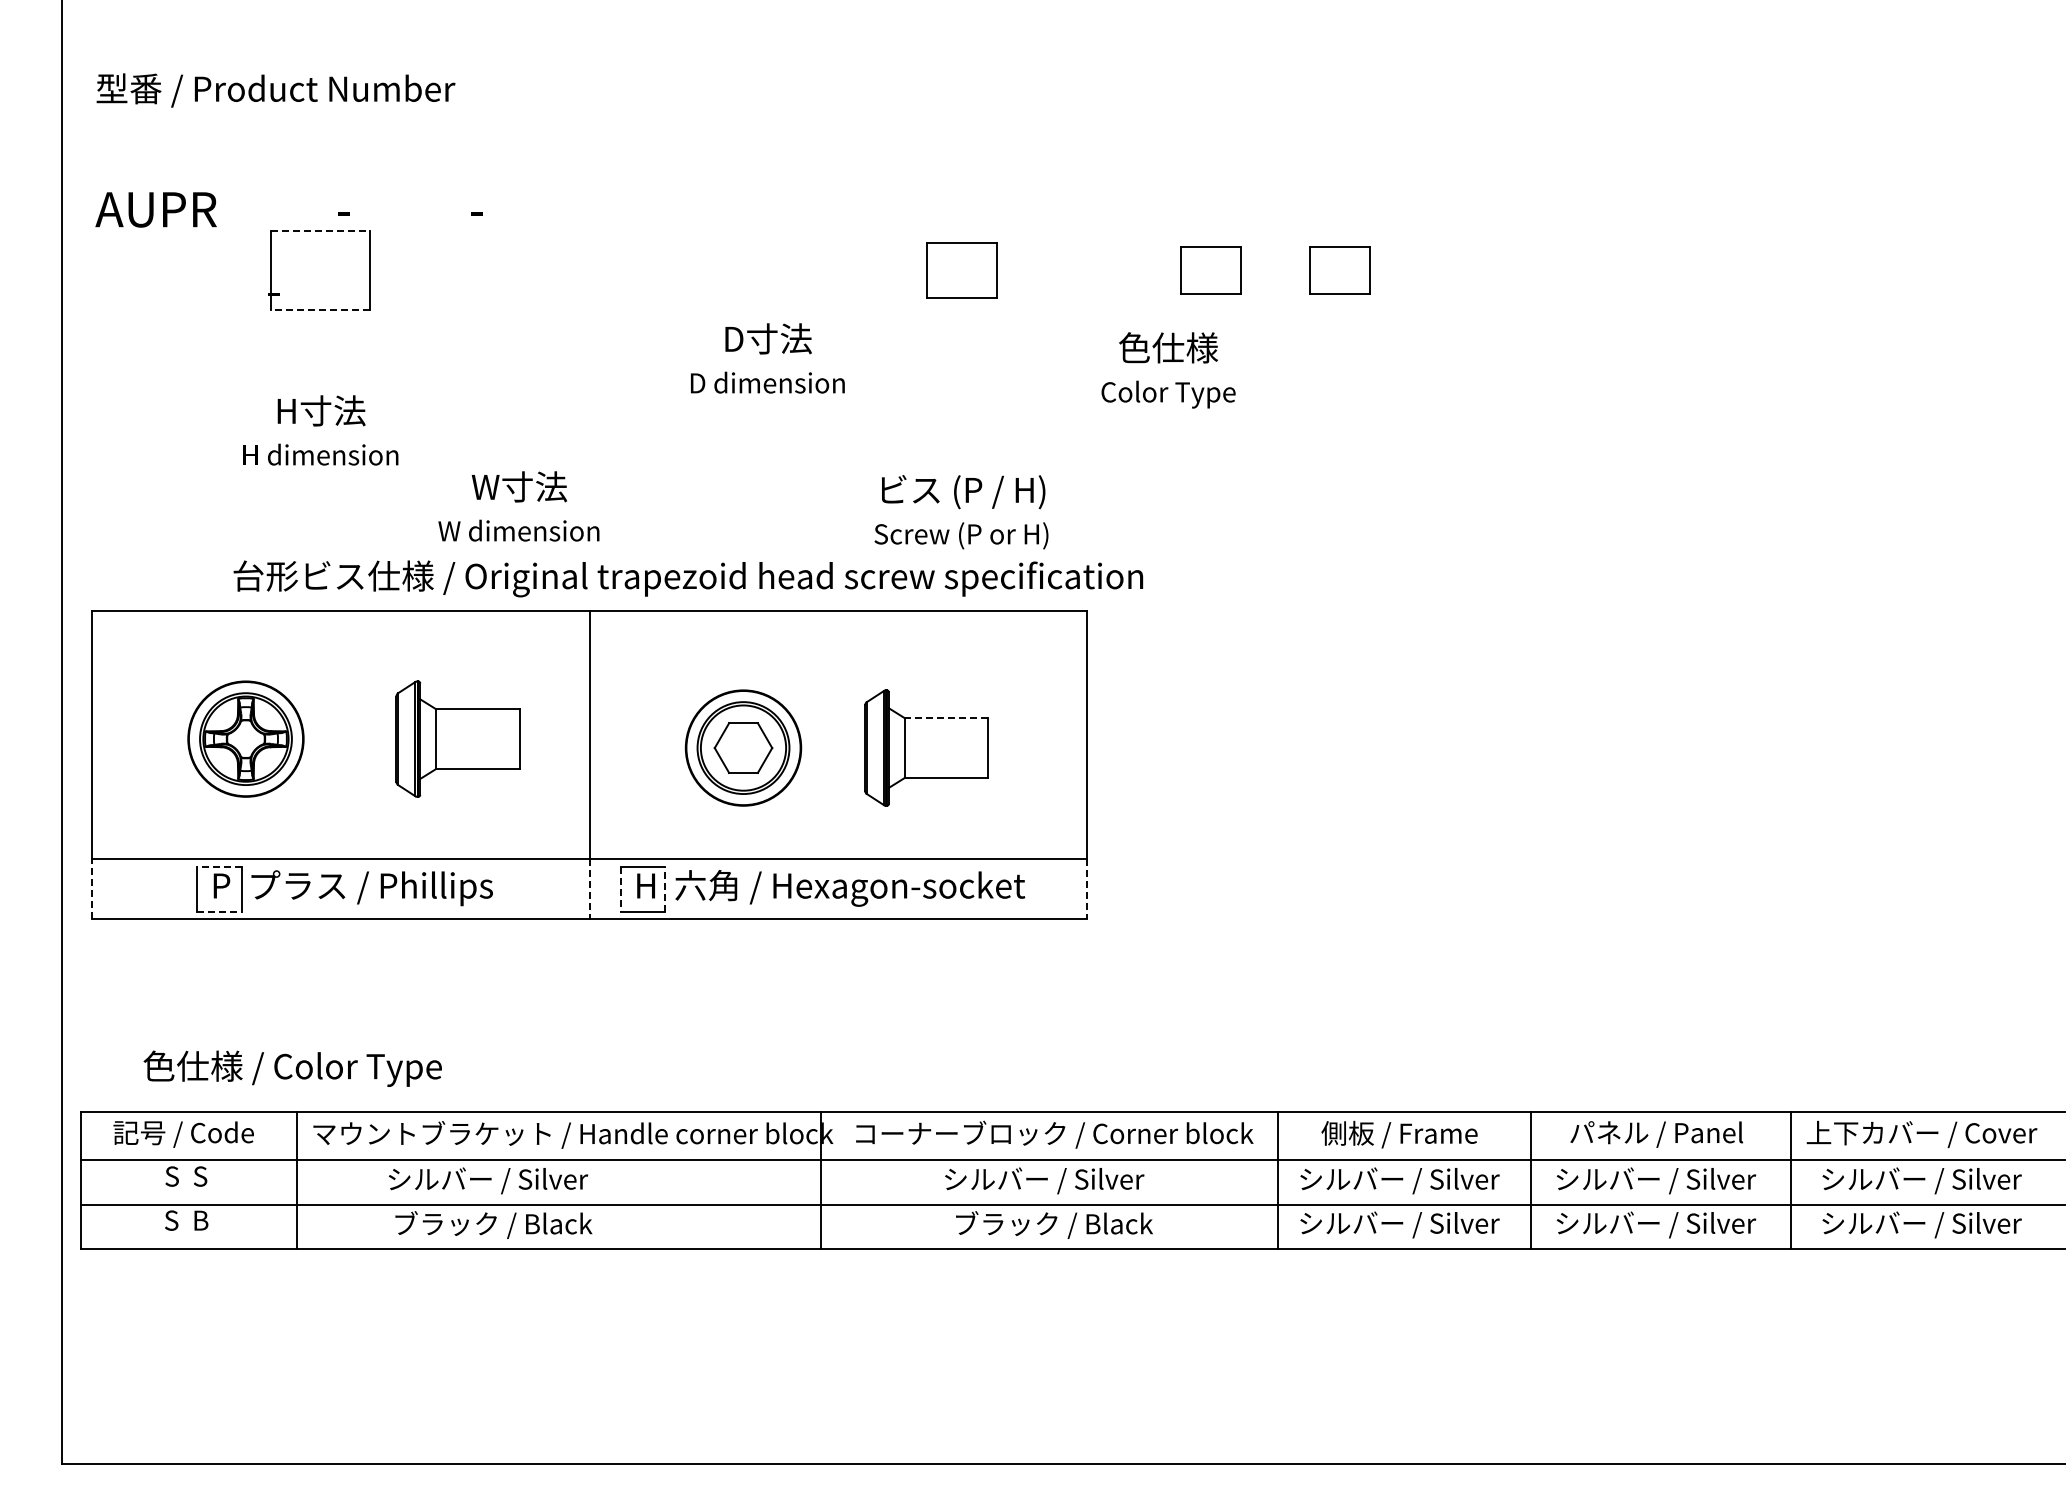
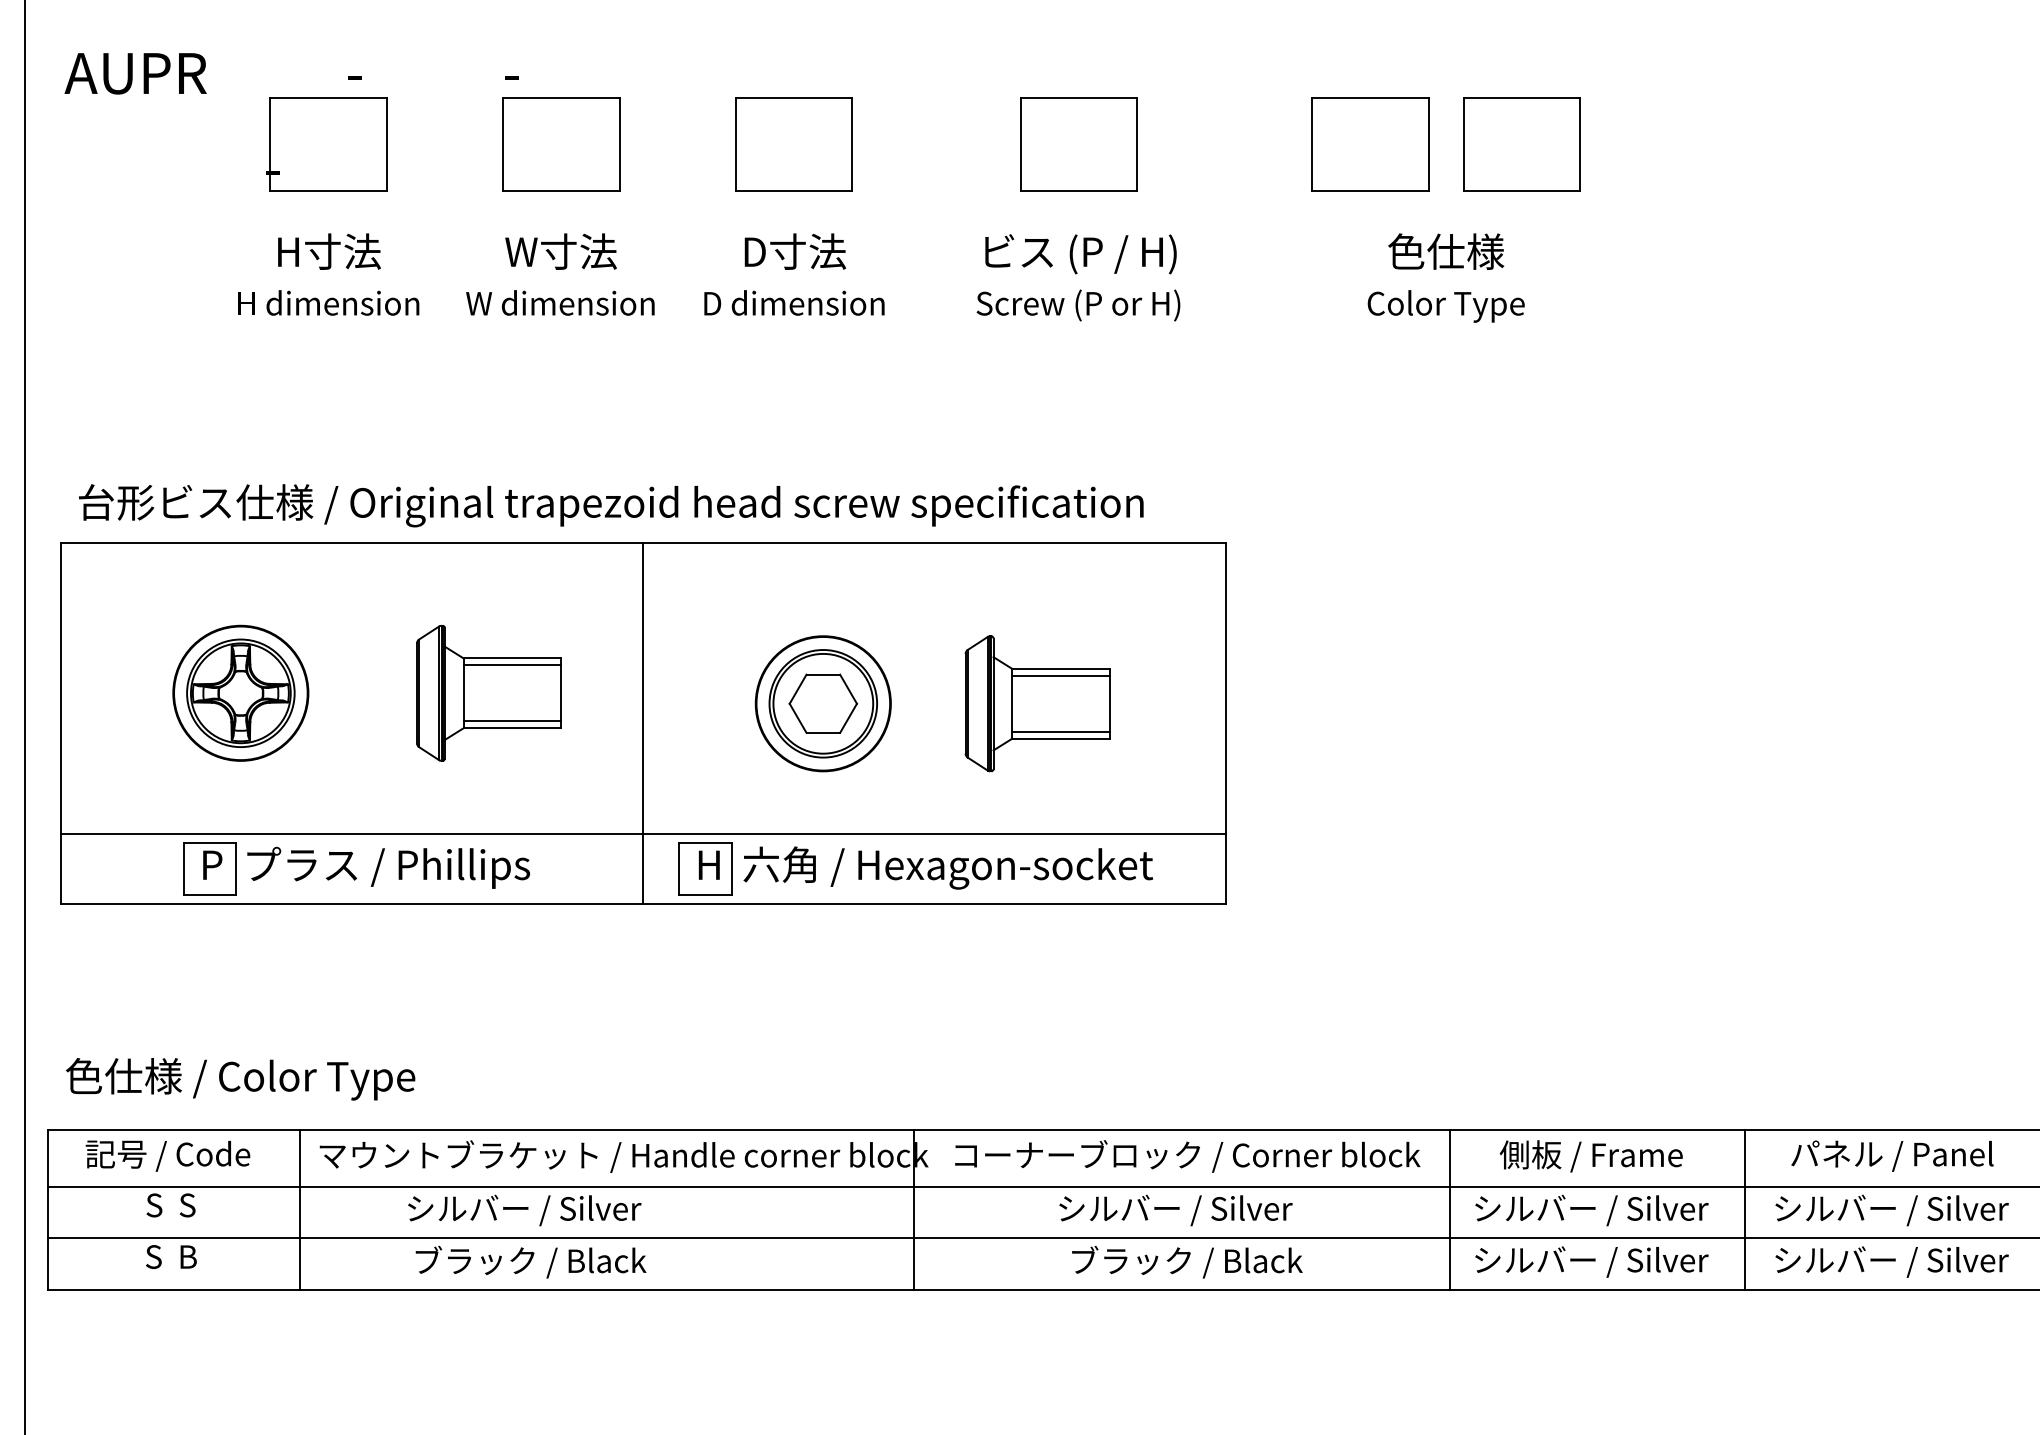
line: (320, 230) -> (328, 97), dashed -> solid
part: (519, 270) -> (561, 144), added
part: (718, 270) -> (794, 144), added
part: (961, 270) -> (1078, 144), size x1.43
part: (1210, 270) -> (1370, 144), size x1.67
part: (1339, 270) -> (1521, 144), size x1.67
line: (320, 310) -> (328, 191), dashed -> solid
text: (767, 358) -> (794, 274), moved
text: (1168, 370) -> (1446, 278), moved
text: (320, 430) -> (328, 274), moved
text: (518, 506) -> (559, 274), moved
text: (961, 512) -> (1078, 278), moved
text: (688, 578) -> (611, 505), moved
line: (477, 715) -> (511, 665), added
line: (946, 718) -> (1060, 669), dashed -> solid
line: (946, 724) -> (1060, 676), added
line: (477, 763) -> (511, 721), added
line: (946, 771) -> (1060, 731), added
line: (218, 866) -> (208, 842), dashed -> solid
line: (665, 888) -> (731, 868), dashed -> solid
line: (92, 889) -> (61, 869), dashed -> solid
line: (589, 889) -> (643, 869), dashed -> solid
line: (620, 889) -> (679, 869), dashed -> solid
line: (1087, 889) -> (1226, 869), dashed -> solid
line: (219, 911) -> (209, 895), dashed -> solid
text: (292, 1068) -> (240, 1078), moved

